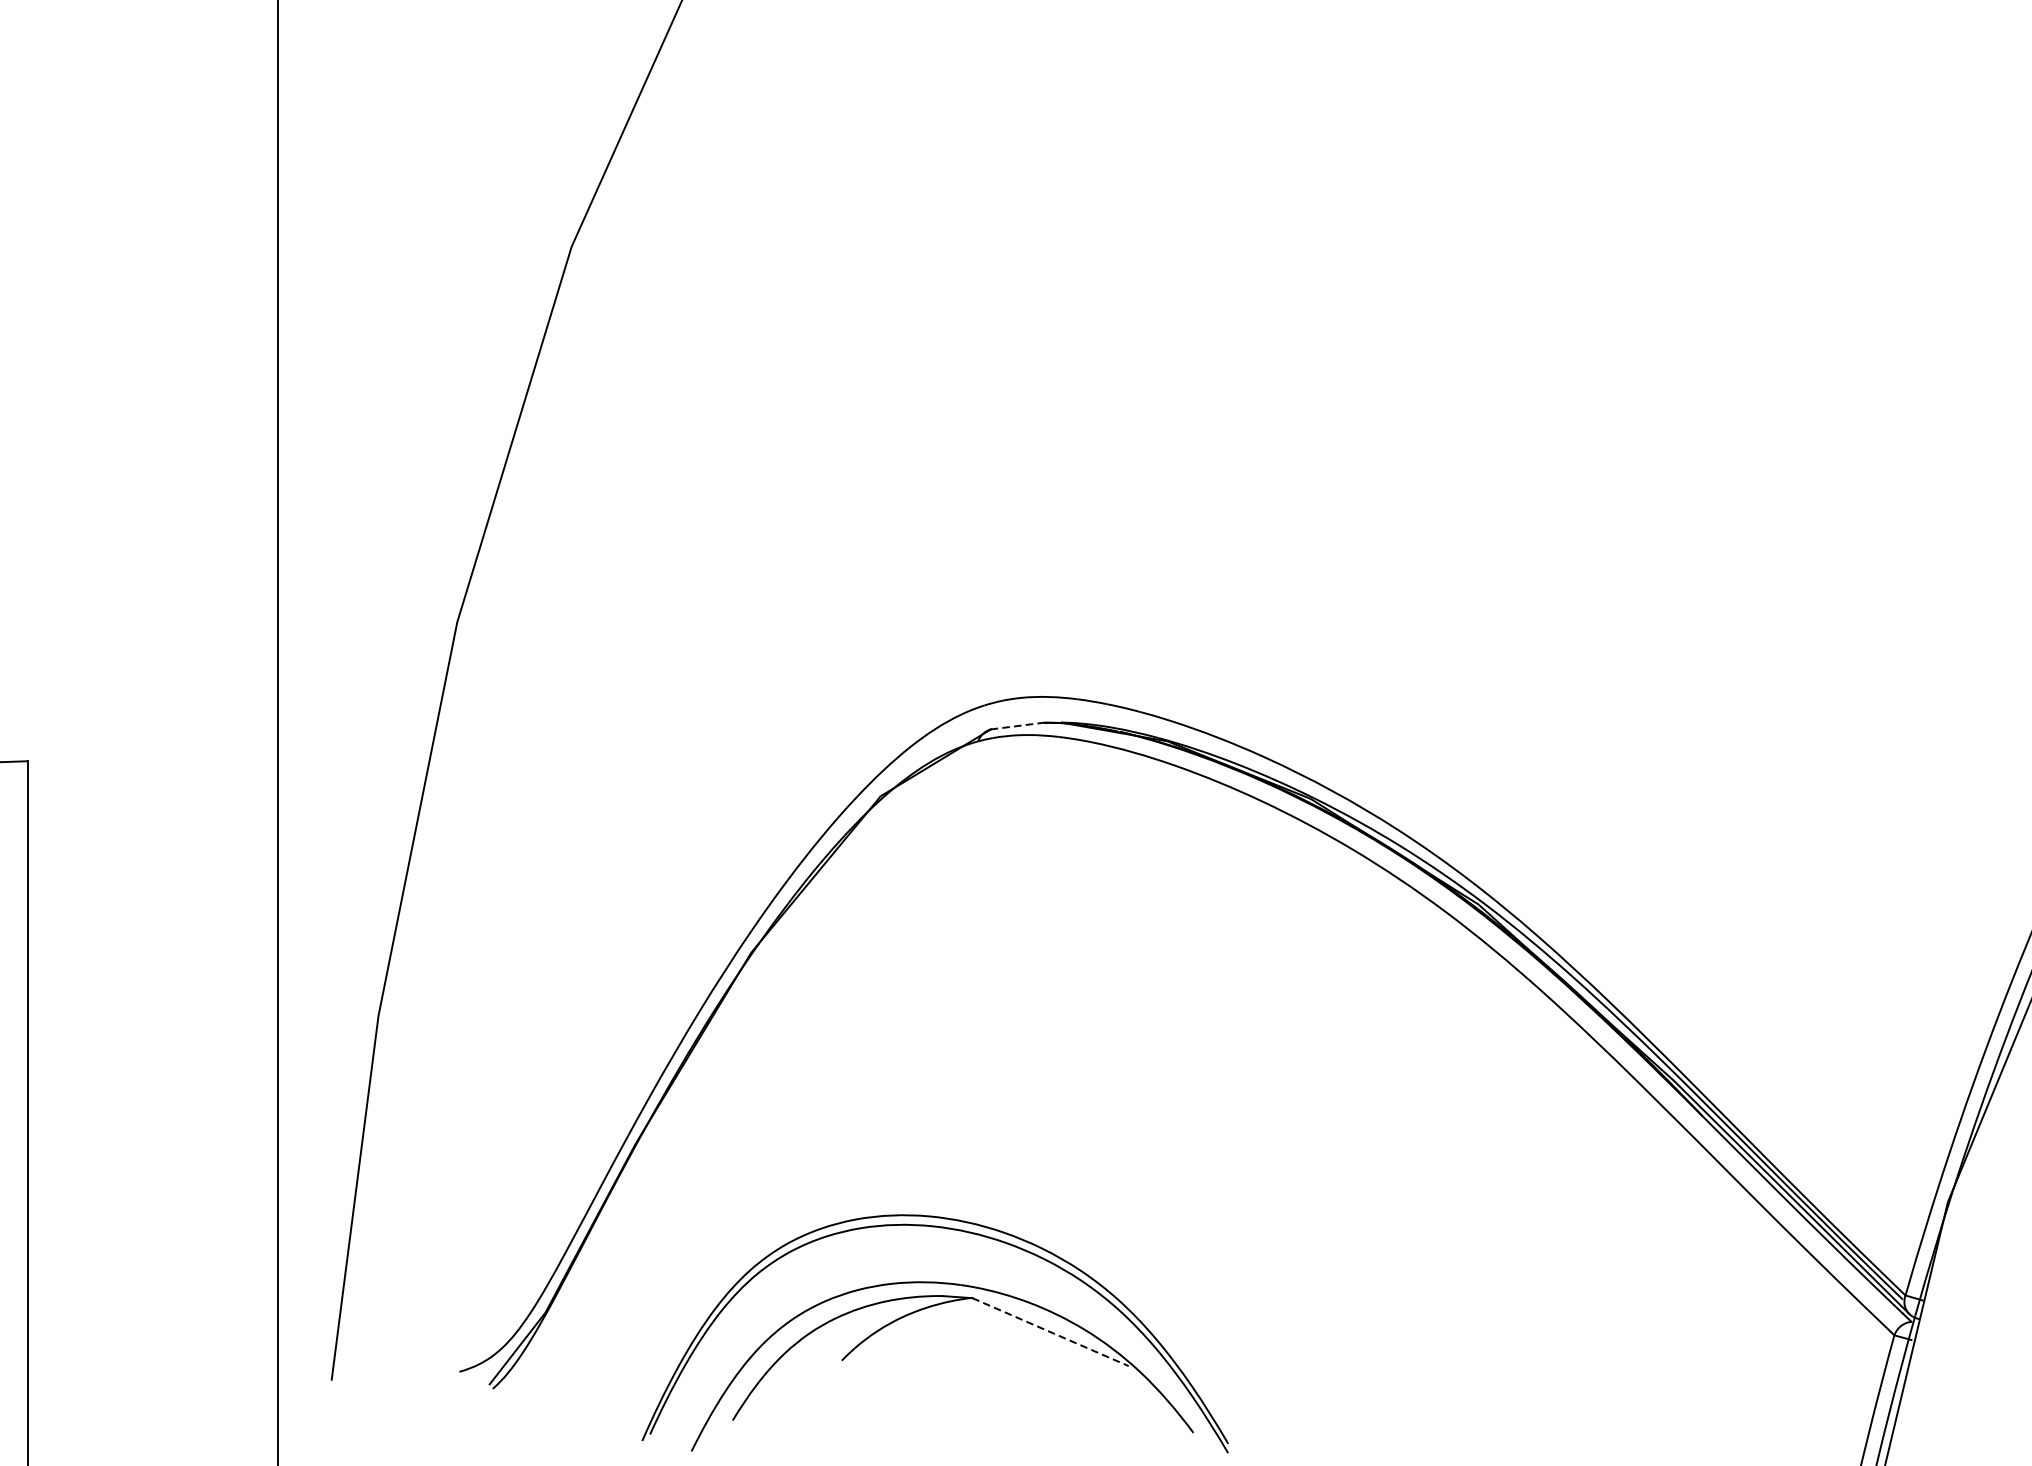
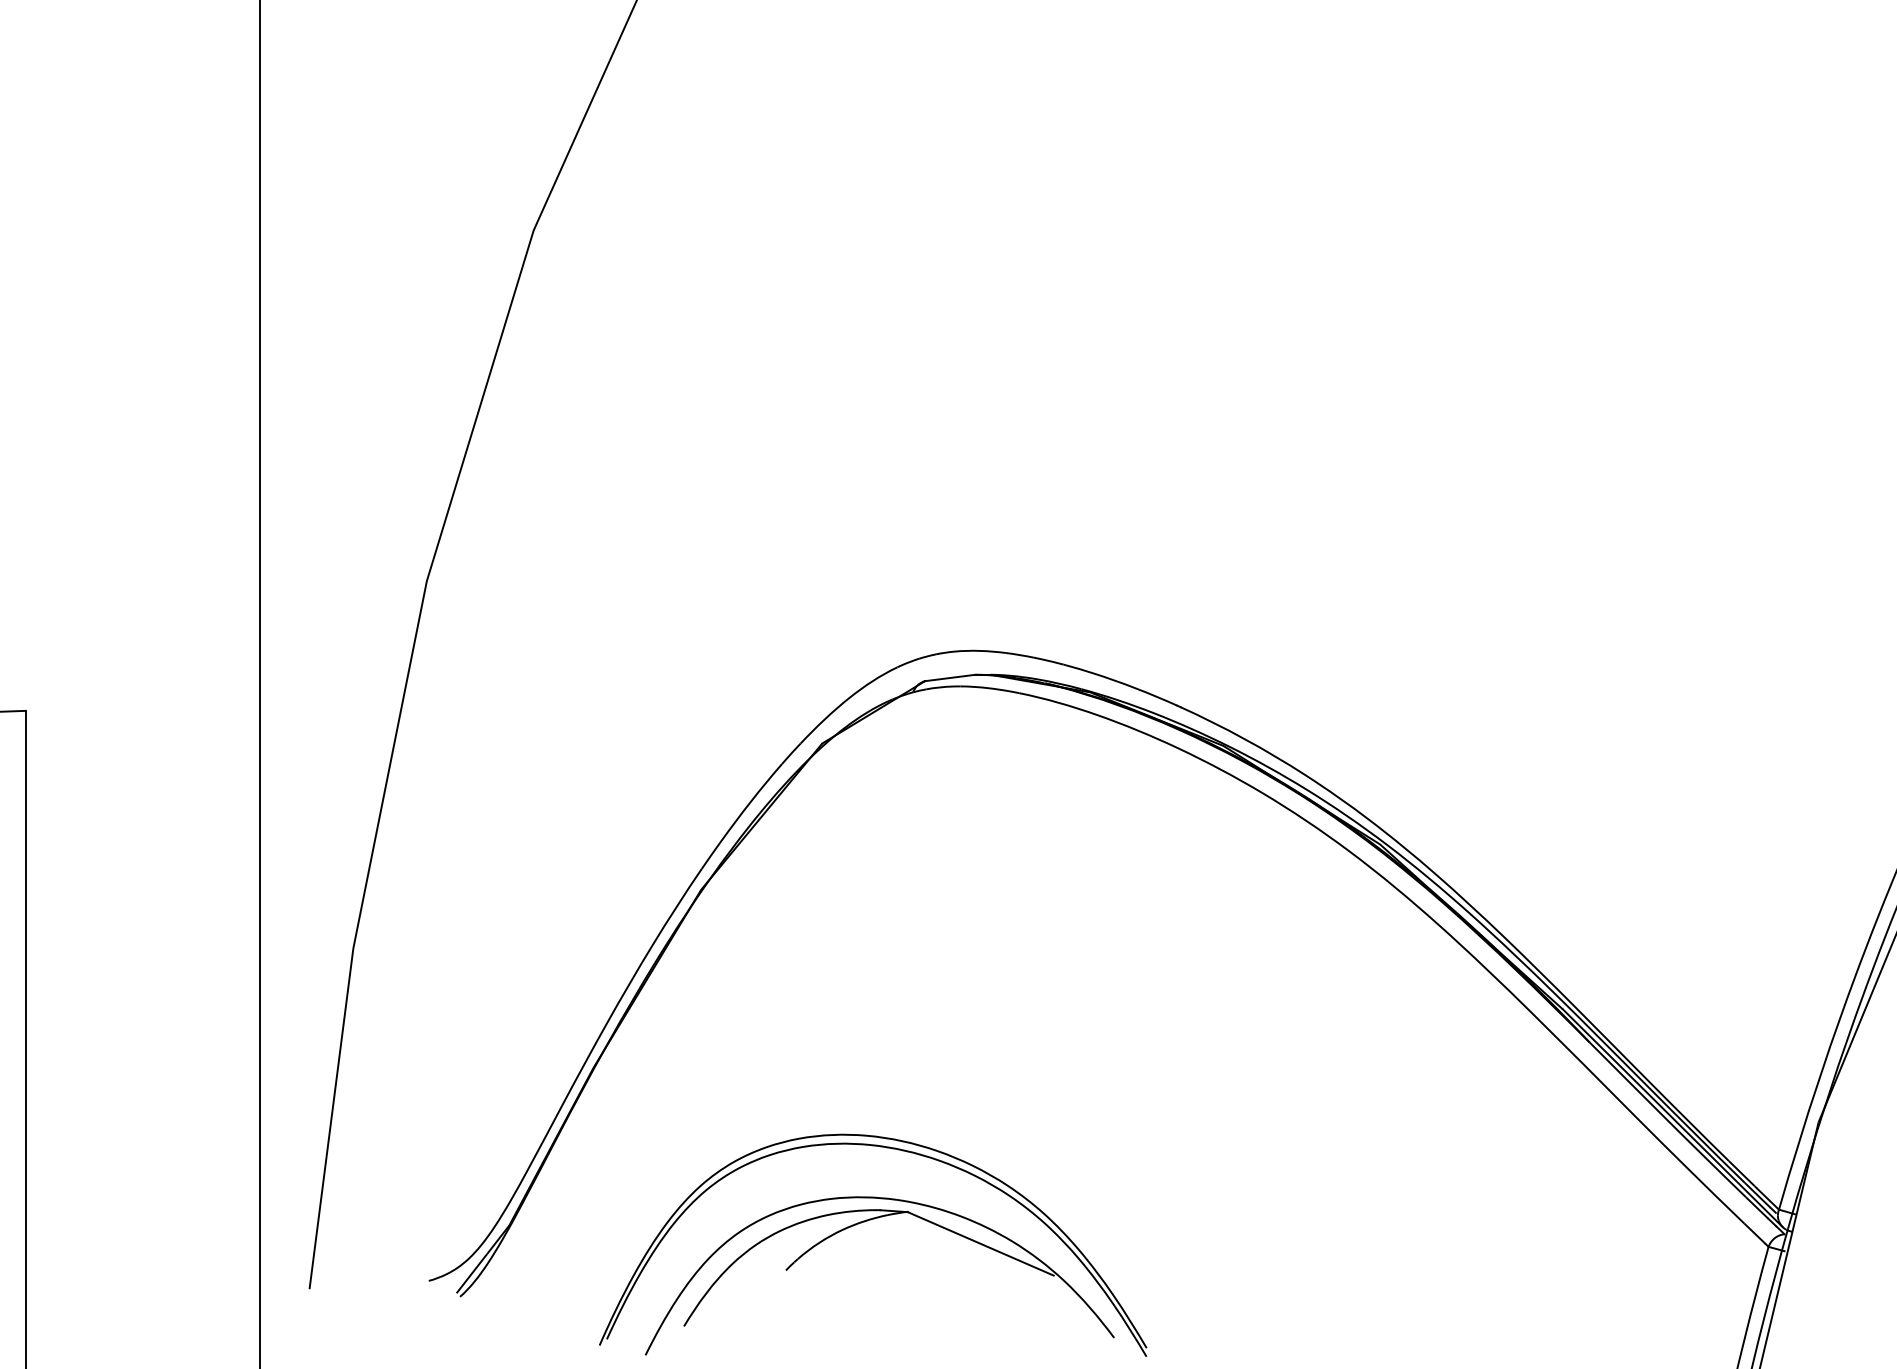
line: (1017, 726) -> (949, 678), dashed -> solid
line: (1050, 1331) -> (980, 1243), dashed -> solid

